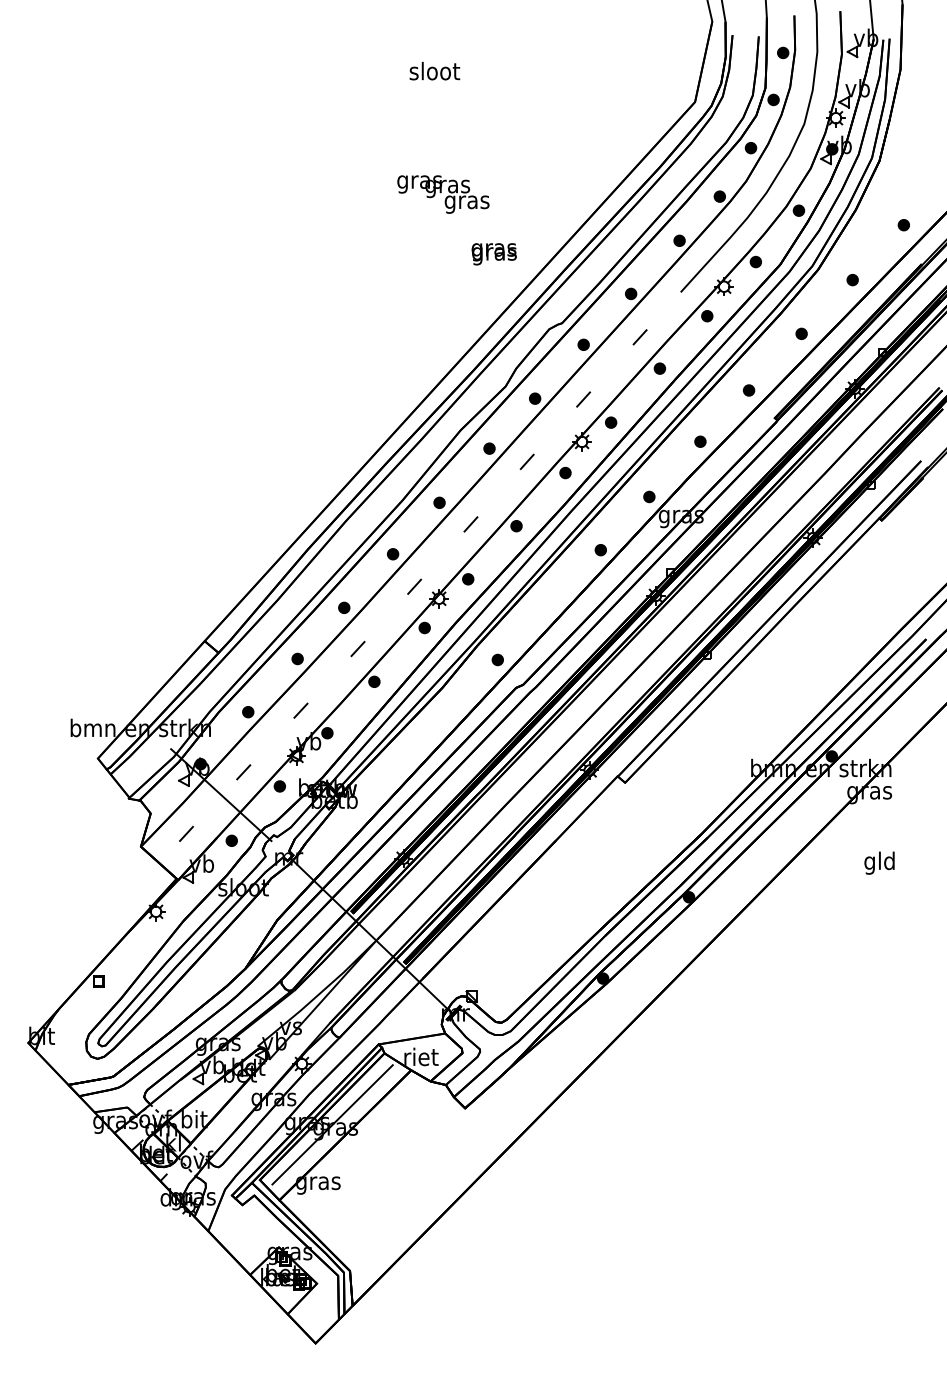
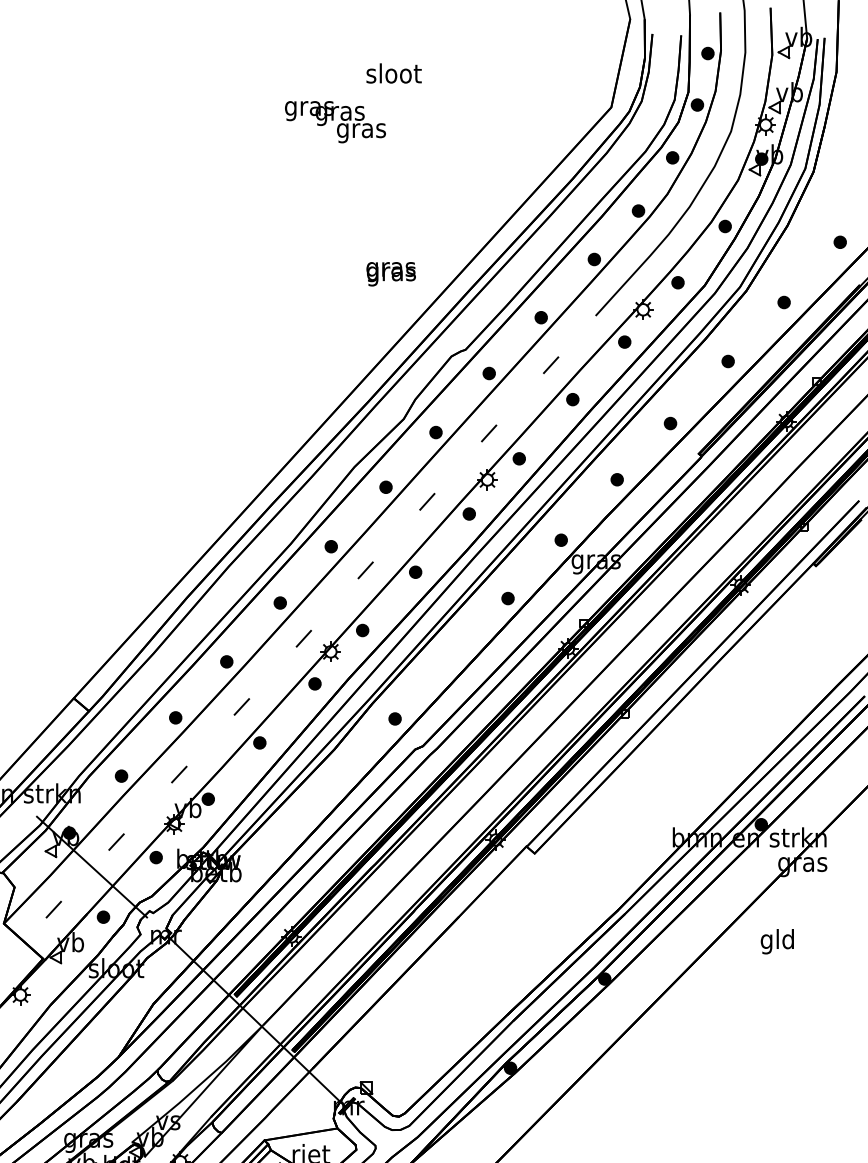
text: (434, 71) -> (393, 73), moved
text: (443, 194) -> (335, 122), moved
text: (879, 862) -> (777, 940), moved

